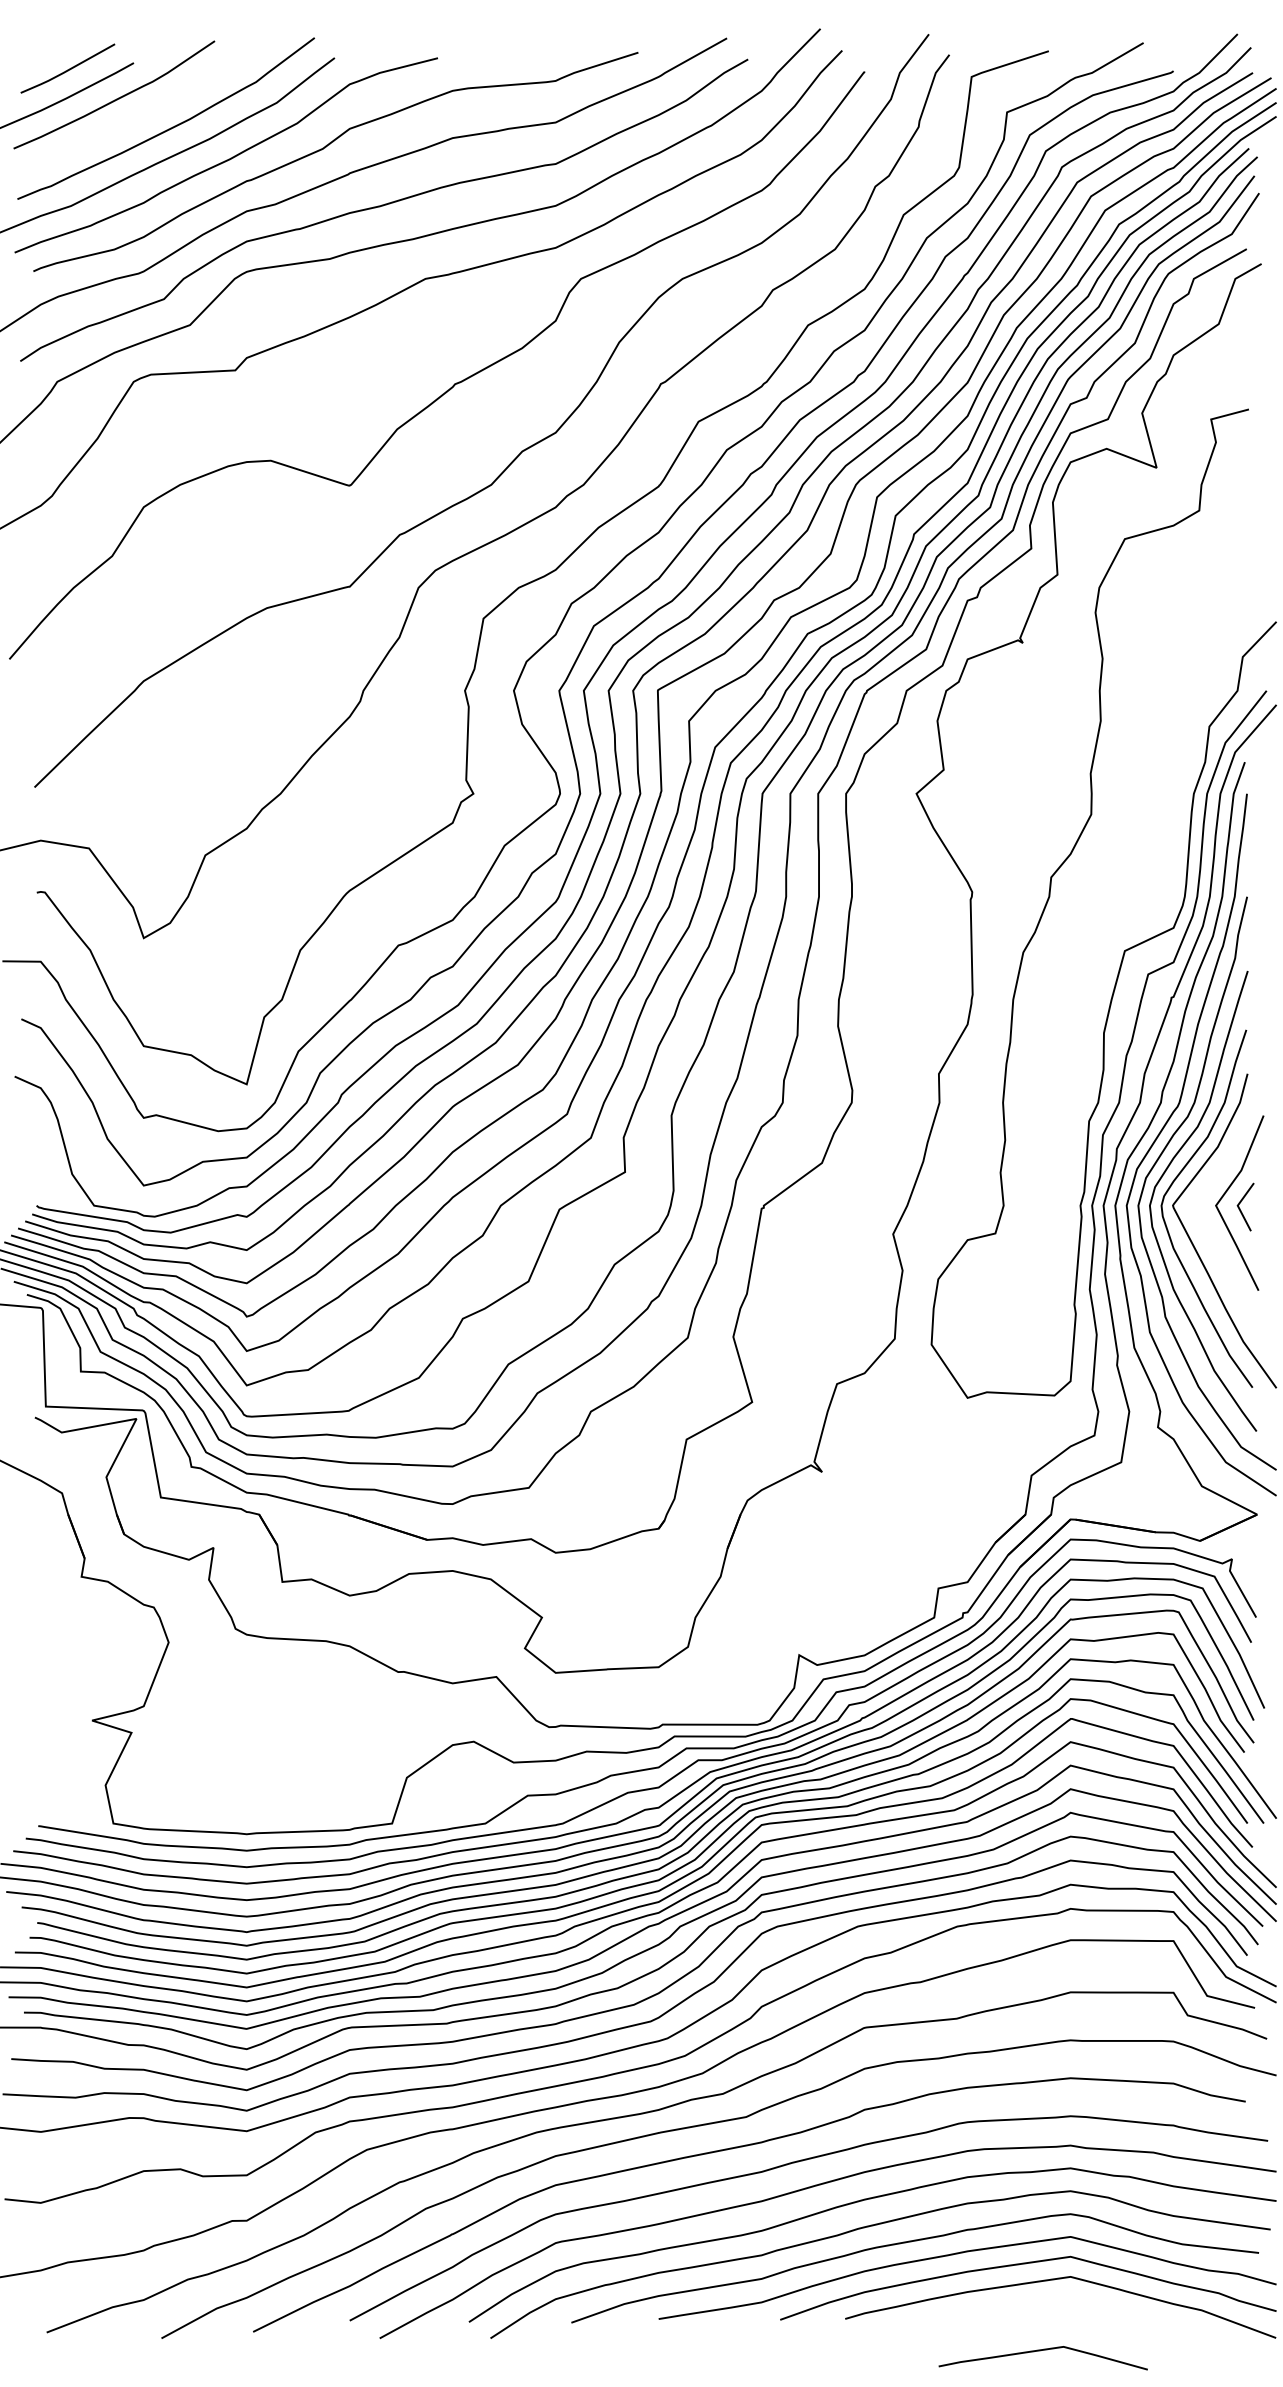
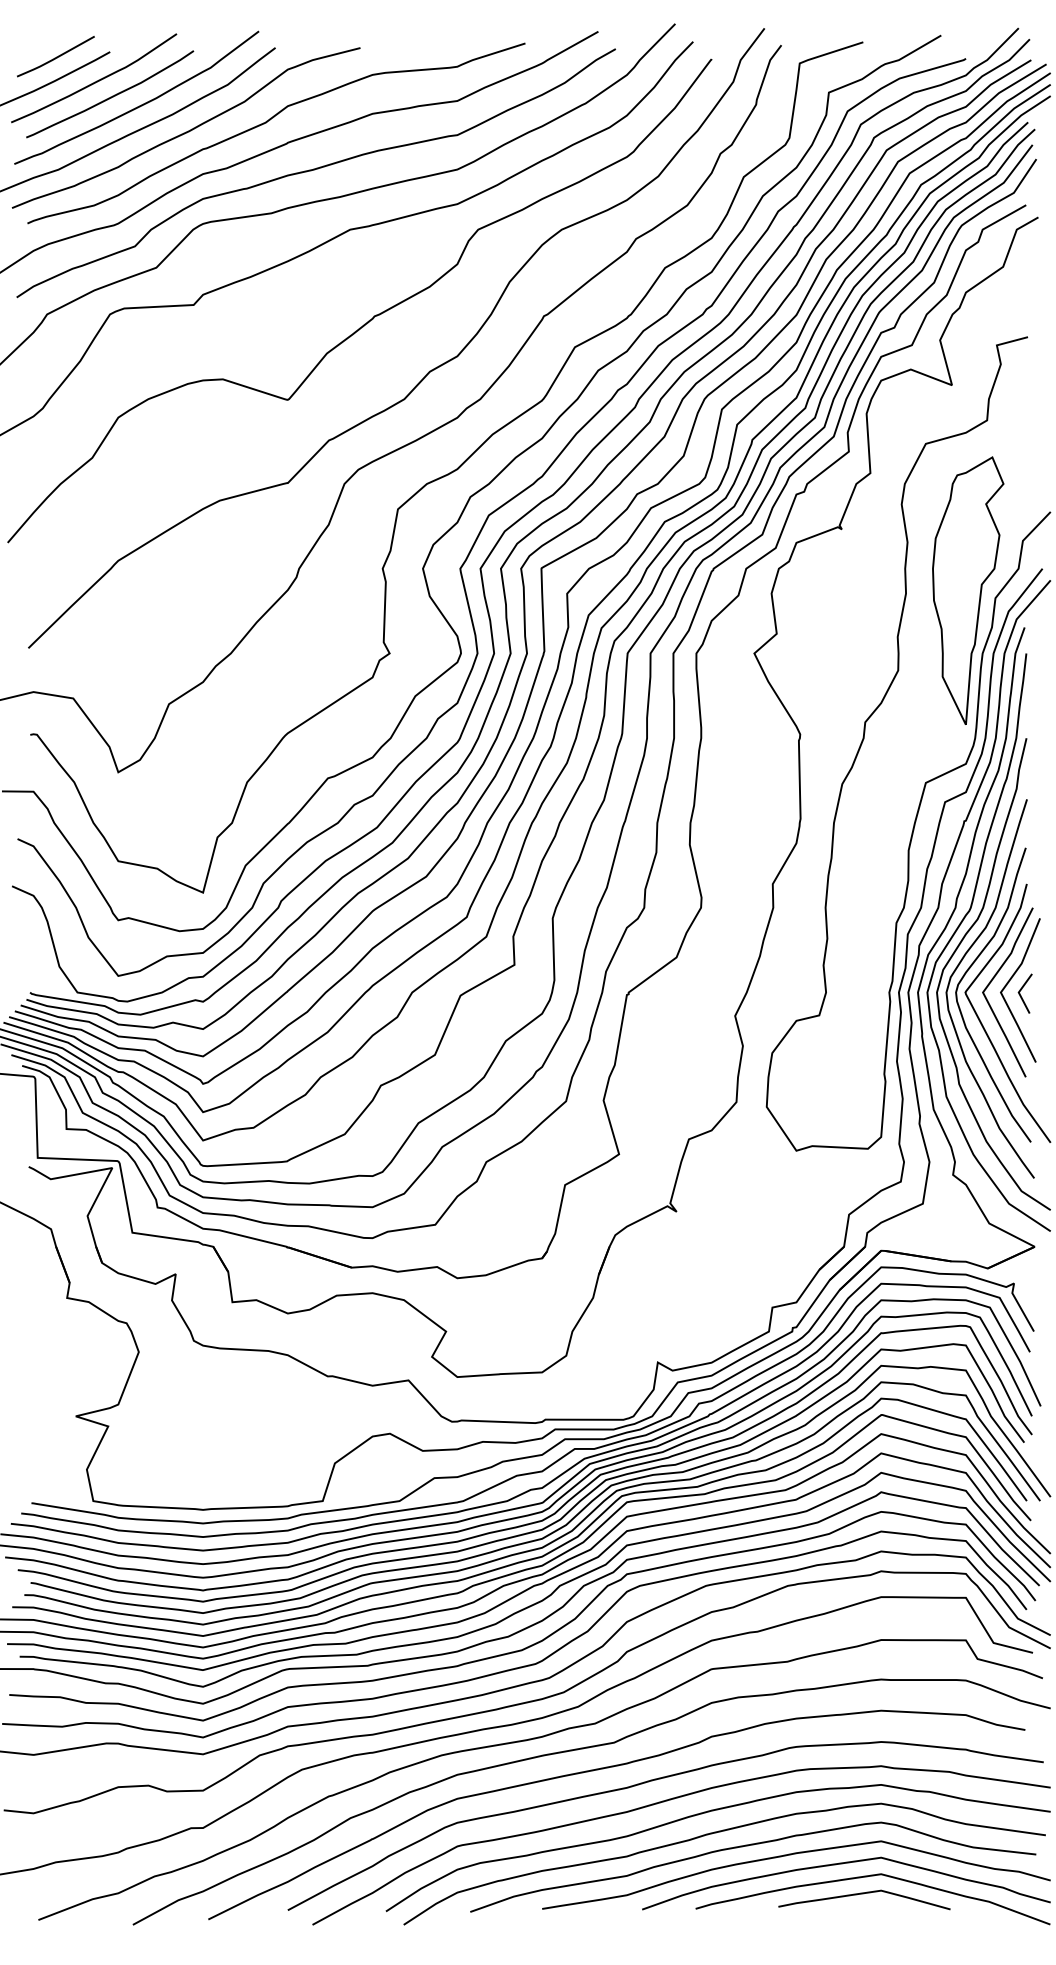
curve: (134, 117) -> (110, 96), added
part: (1176, 717) -> (968, 590), added
curve: (1204, 1193) -> (991, 982), added
curve: (1040, 2351) -> (862, 1894), moved

